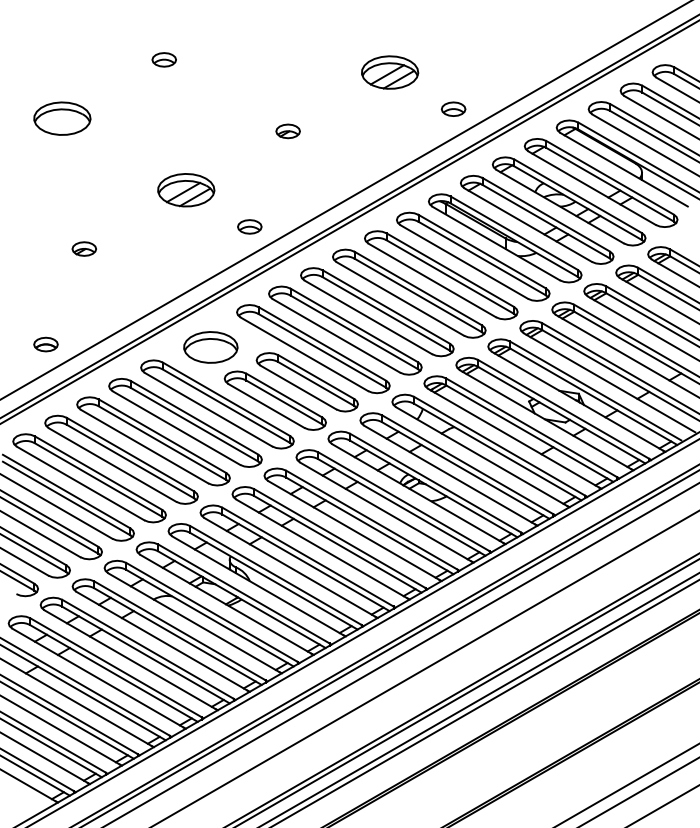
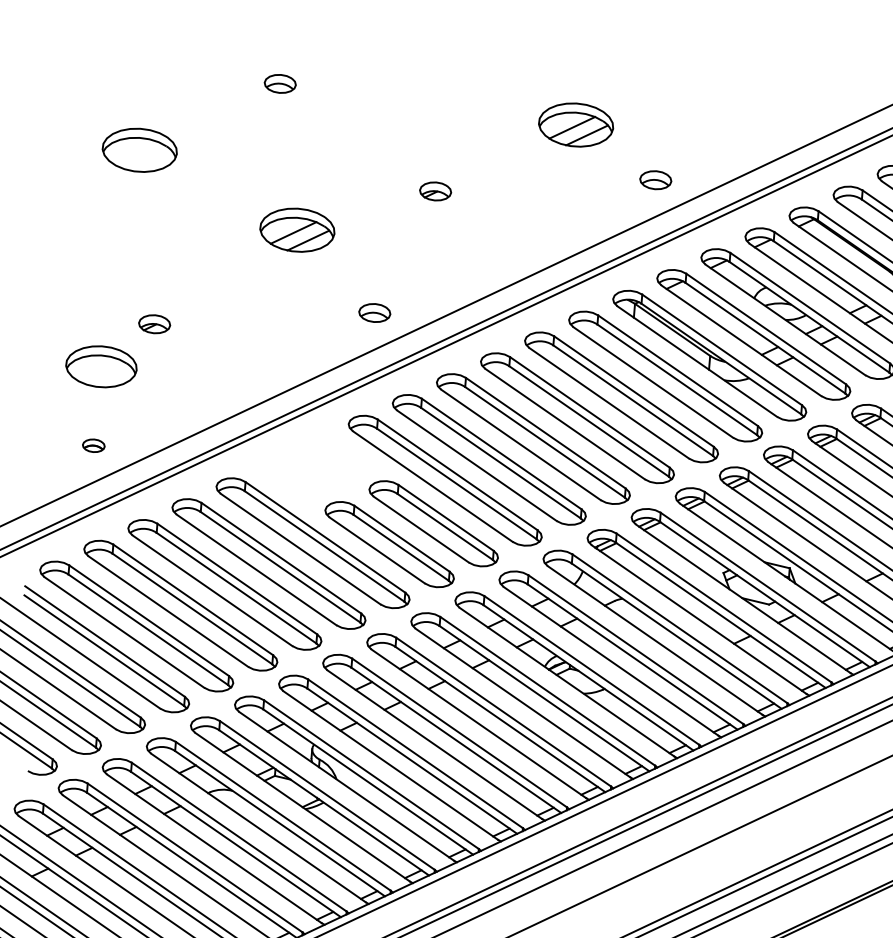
part: (186, 190) -> (297, 230), moved
part: (45, 344) -> (93, 445), size x0.7
part: (210, 347) -> (100, 366), moved

